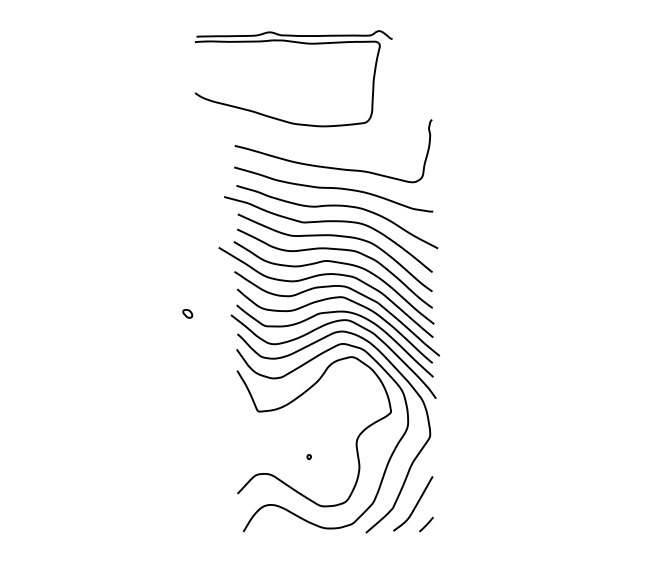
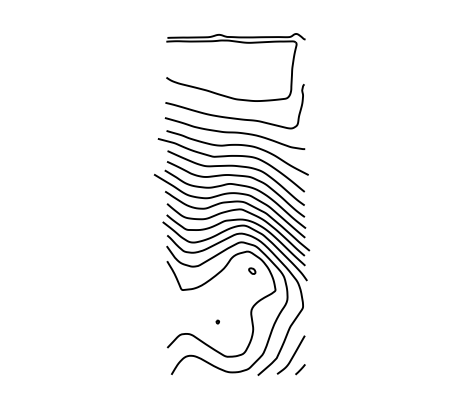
part: (301, 44) -> (241, 43), moved
part: (188, 312) -> (252, 270), moved

